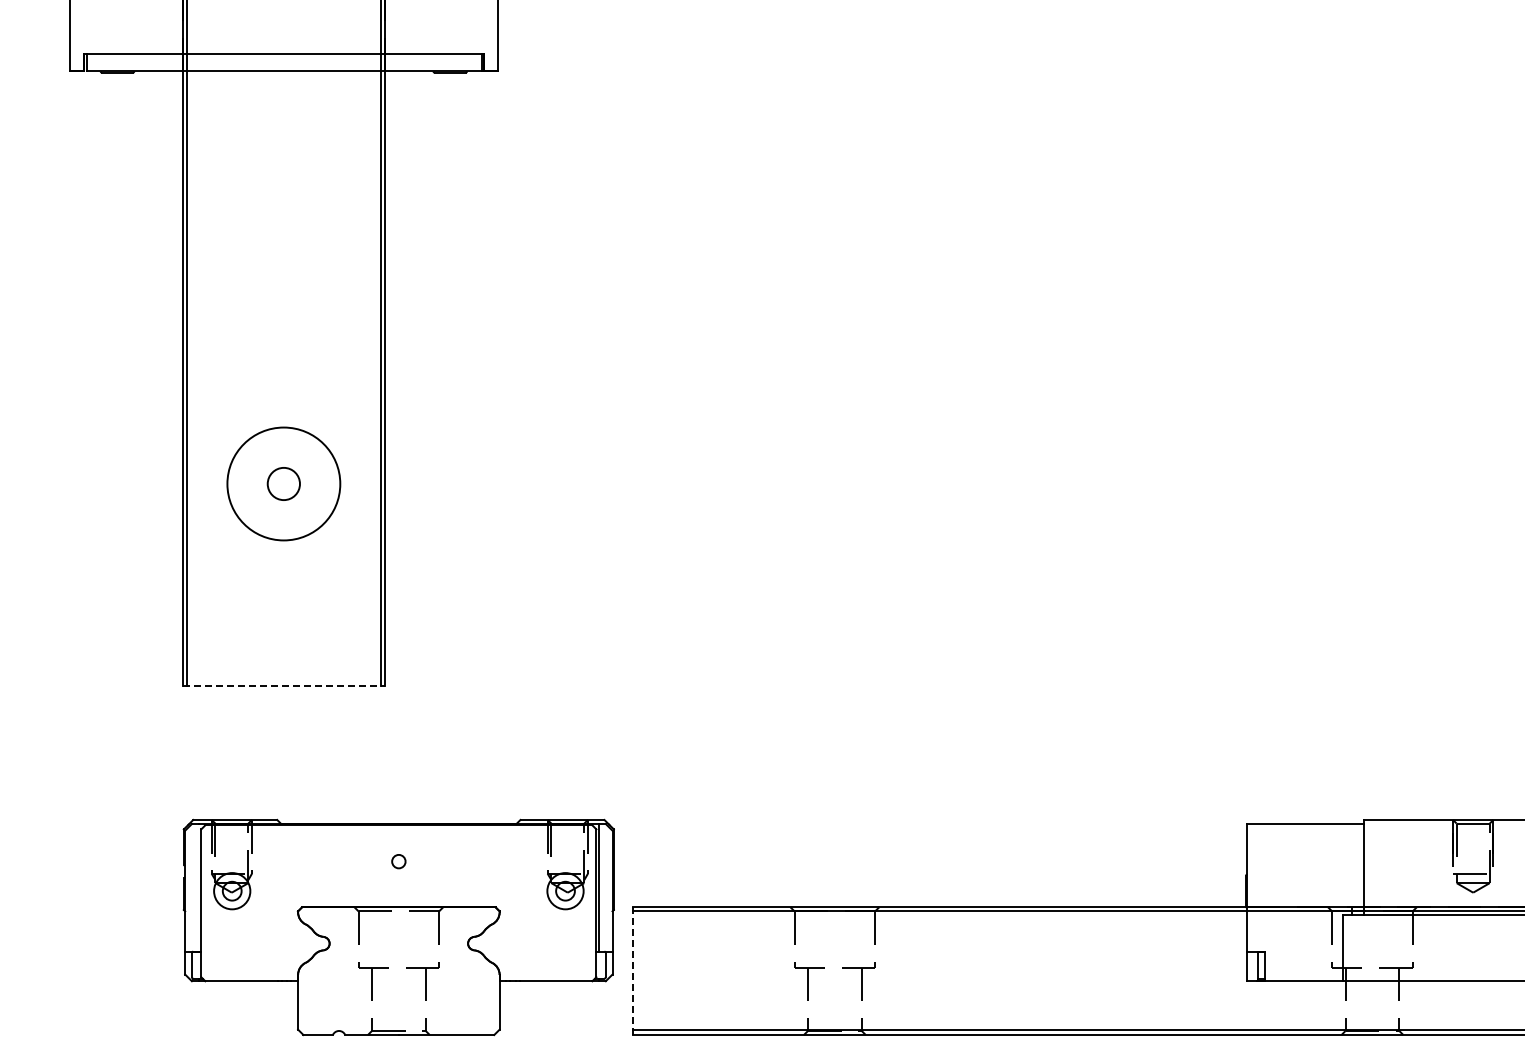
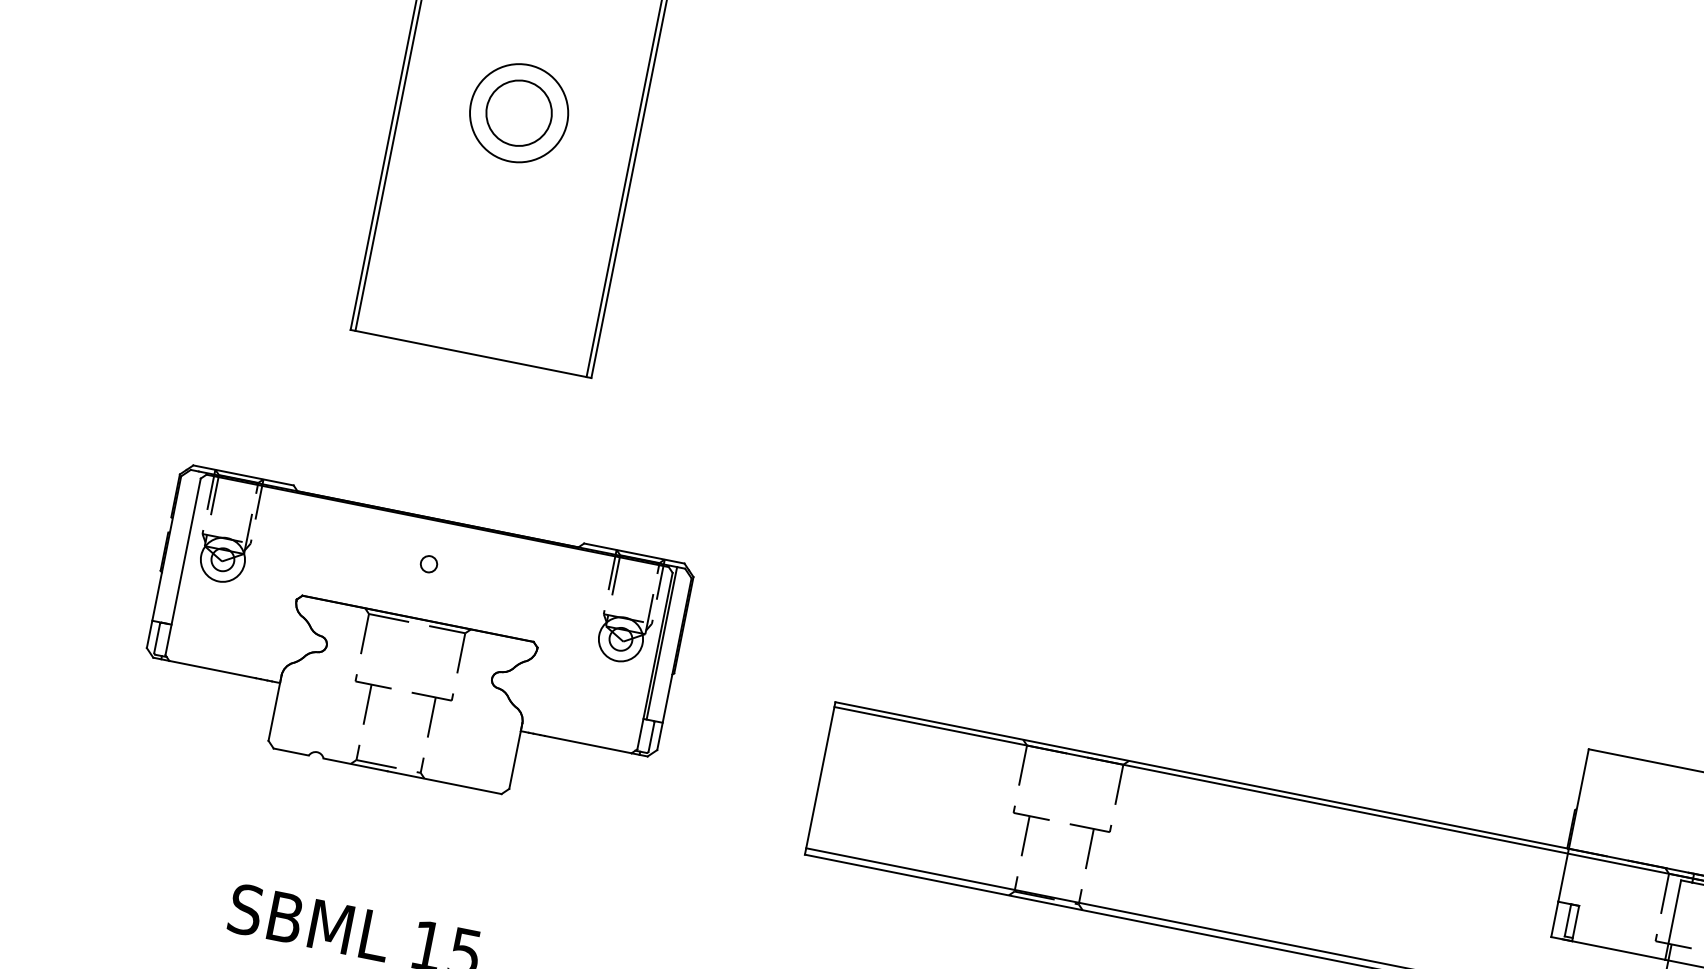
circle: (283, 483) -> (518, 112), size x0.71
circle: (283, 483) -> (518, 112), size x1.67
line: (283, 685) -> (470, 353), dashed -> solid
part: (398, 927) -> (412, 642), moved
line: (633, 971) -> (820, 778), dashed -> solid

